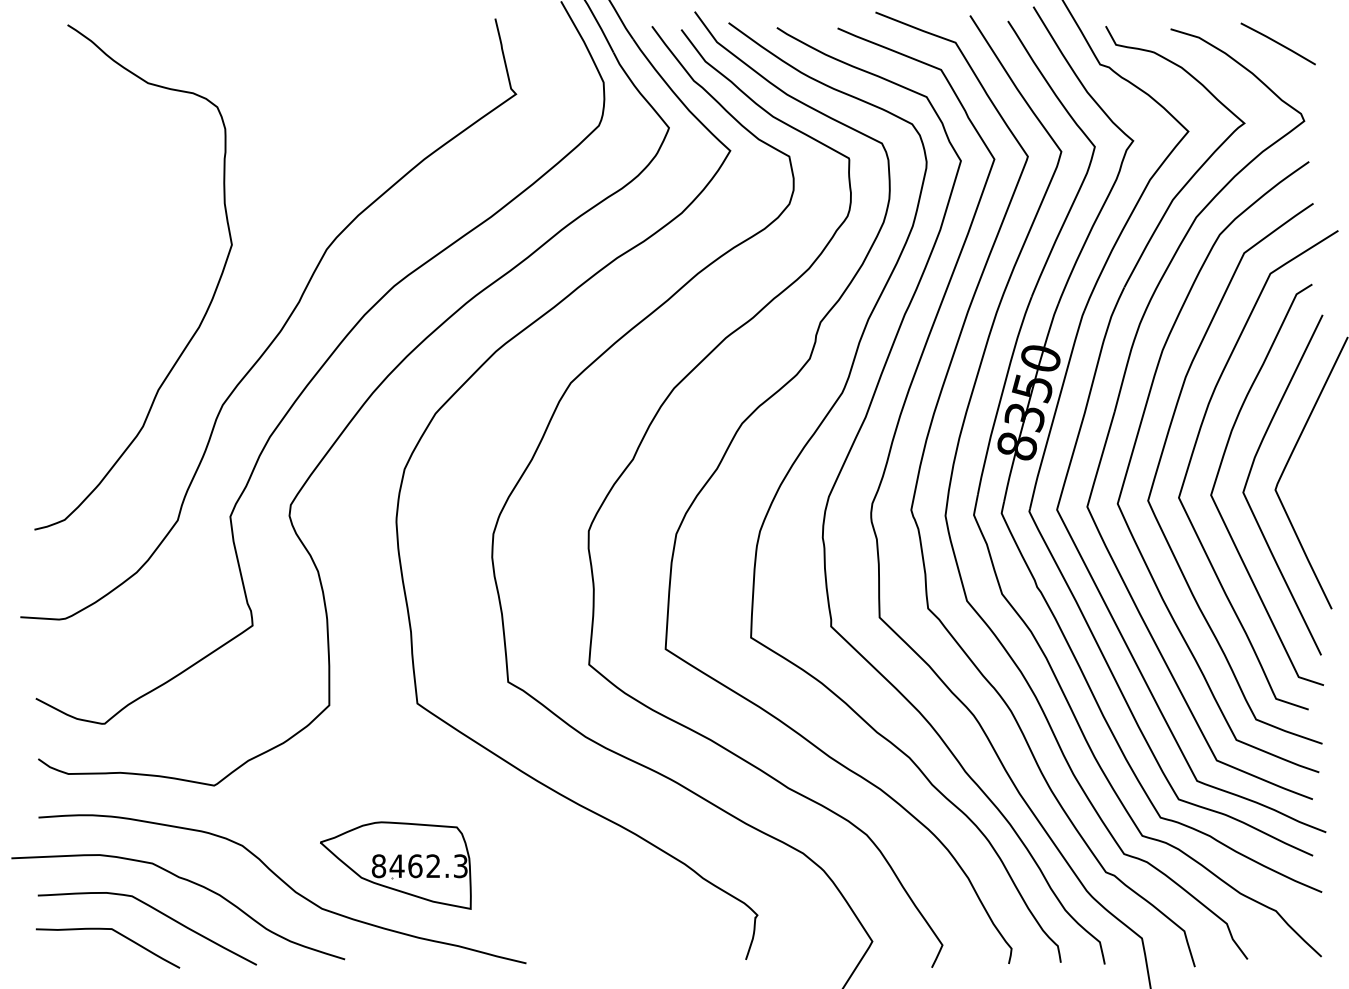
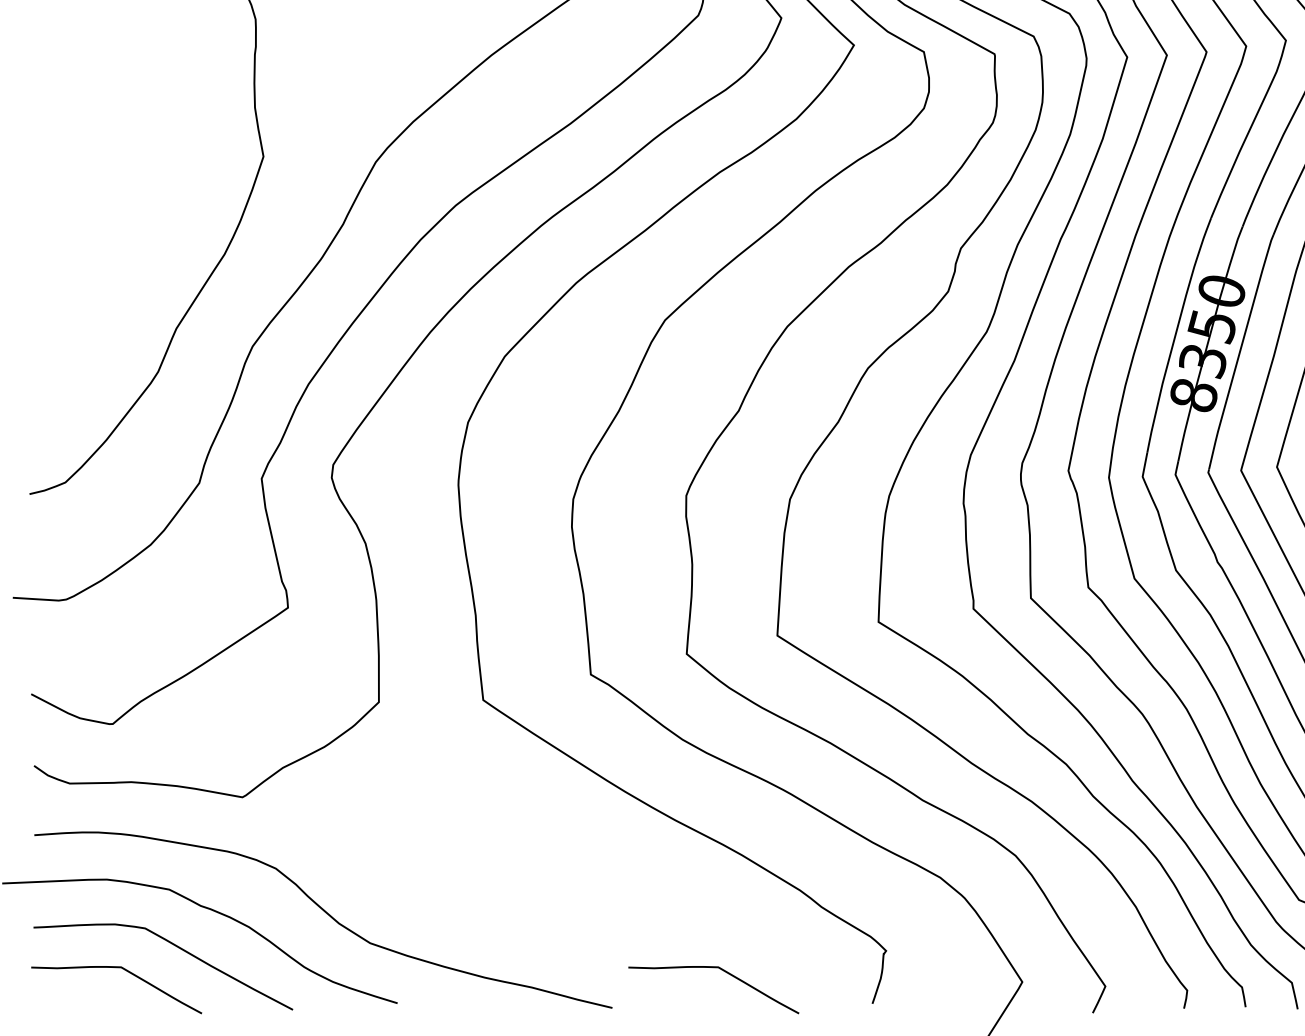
part: (395, 865) -> (457, 891), removed
curve: (619, 932) -> (722, 971), added

